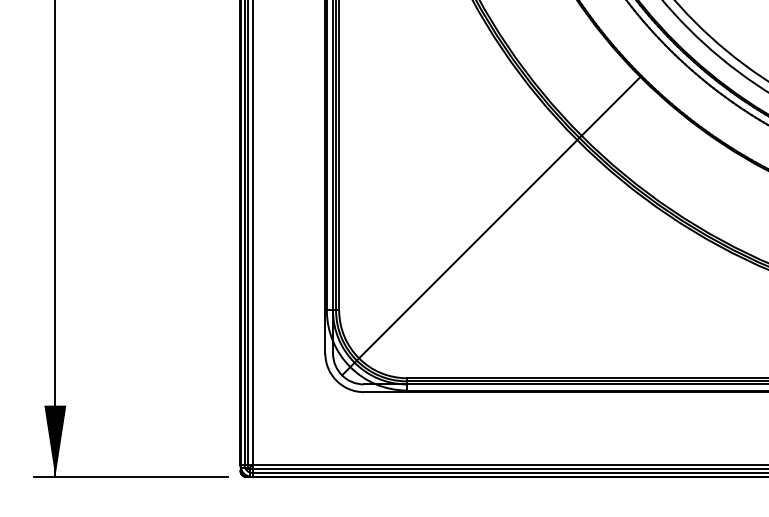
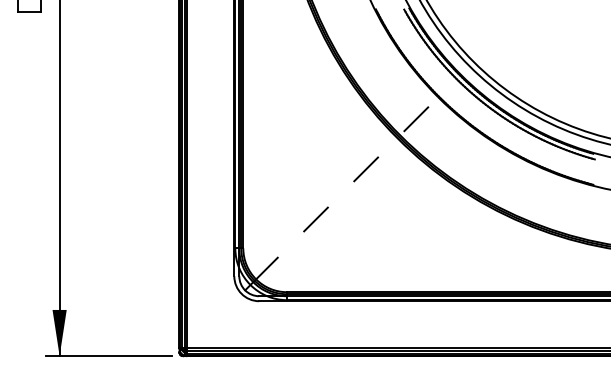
line: (497, 219) -> (345, 189), solid -> dashed

